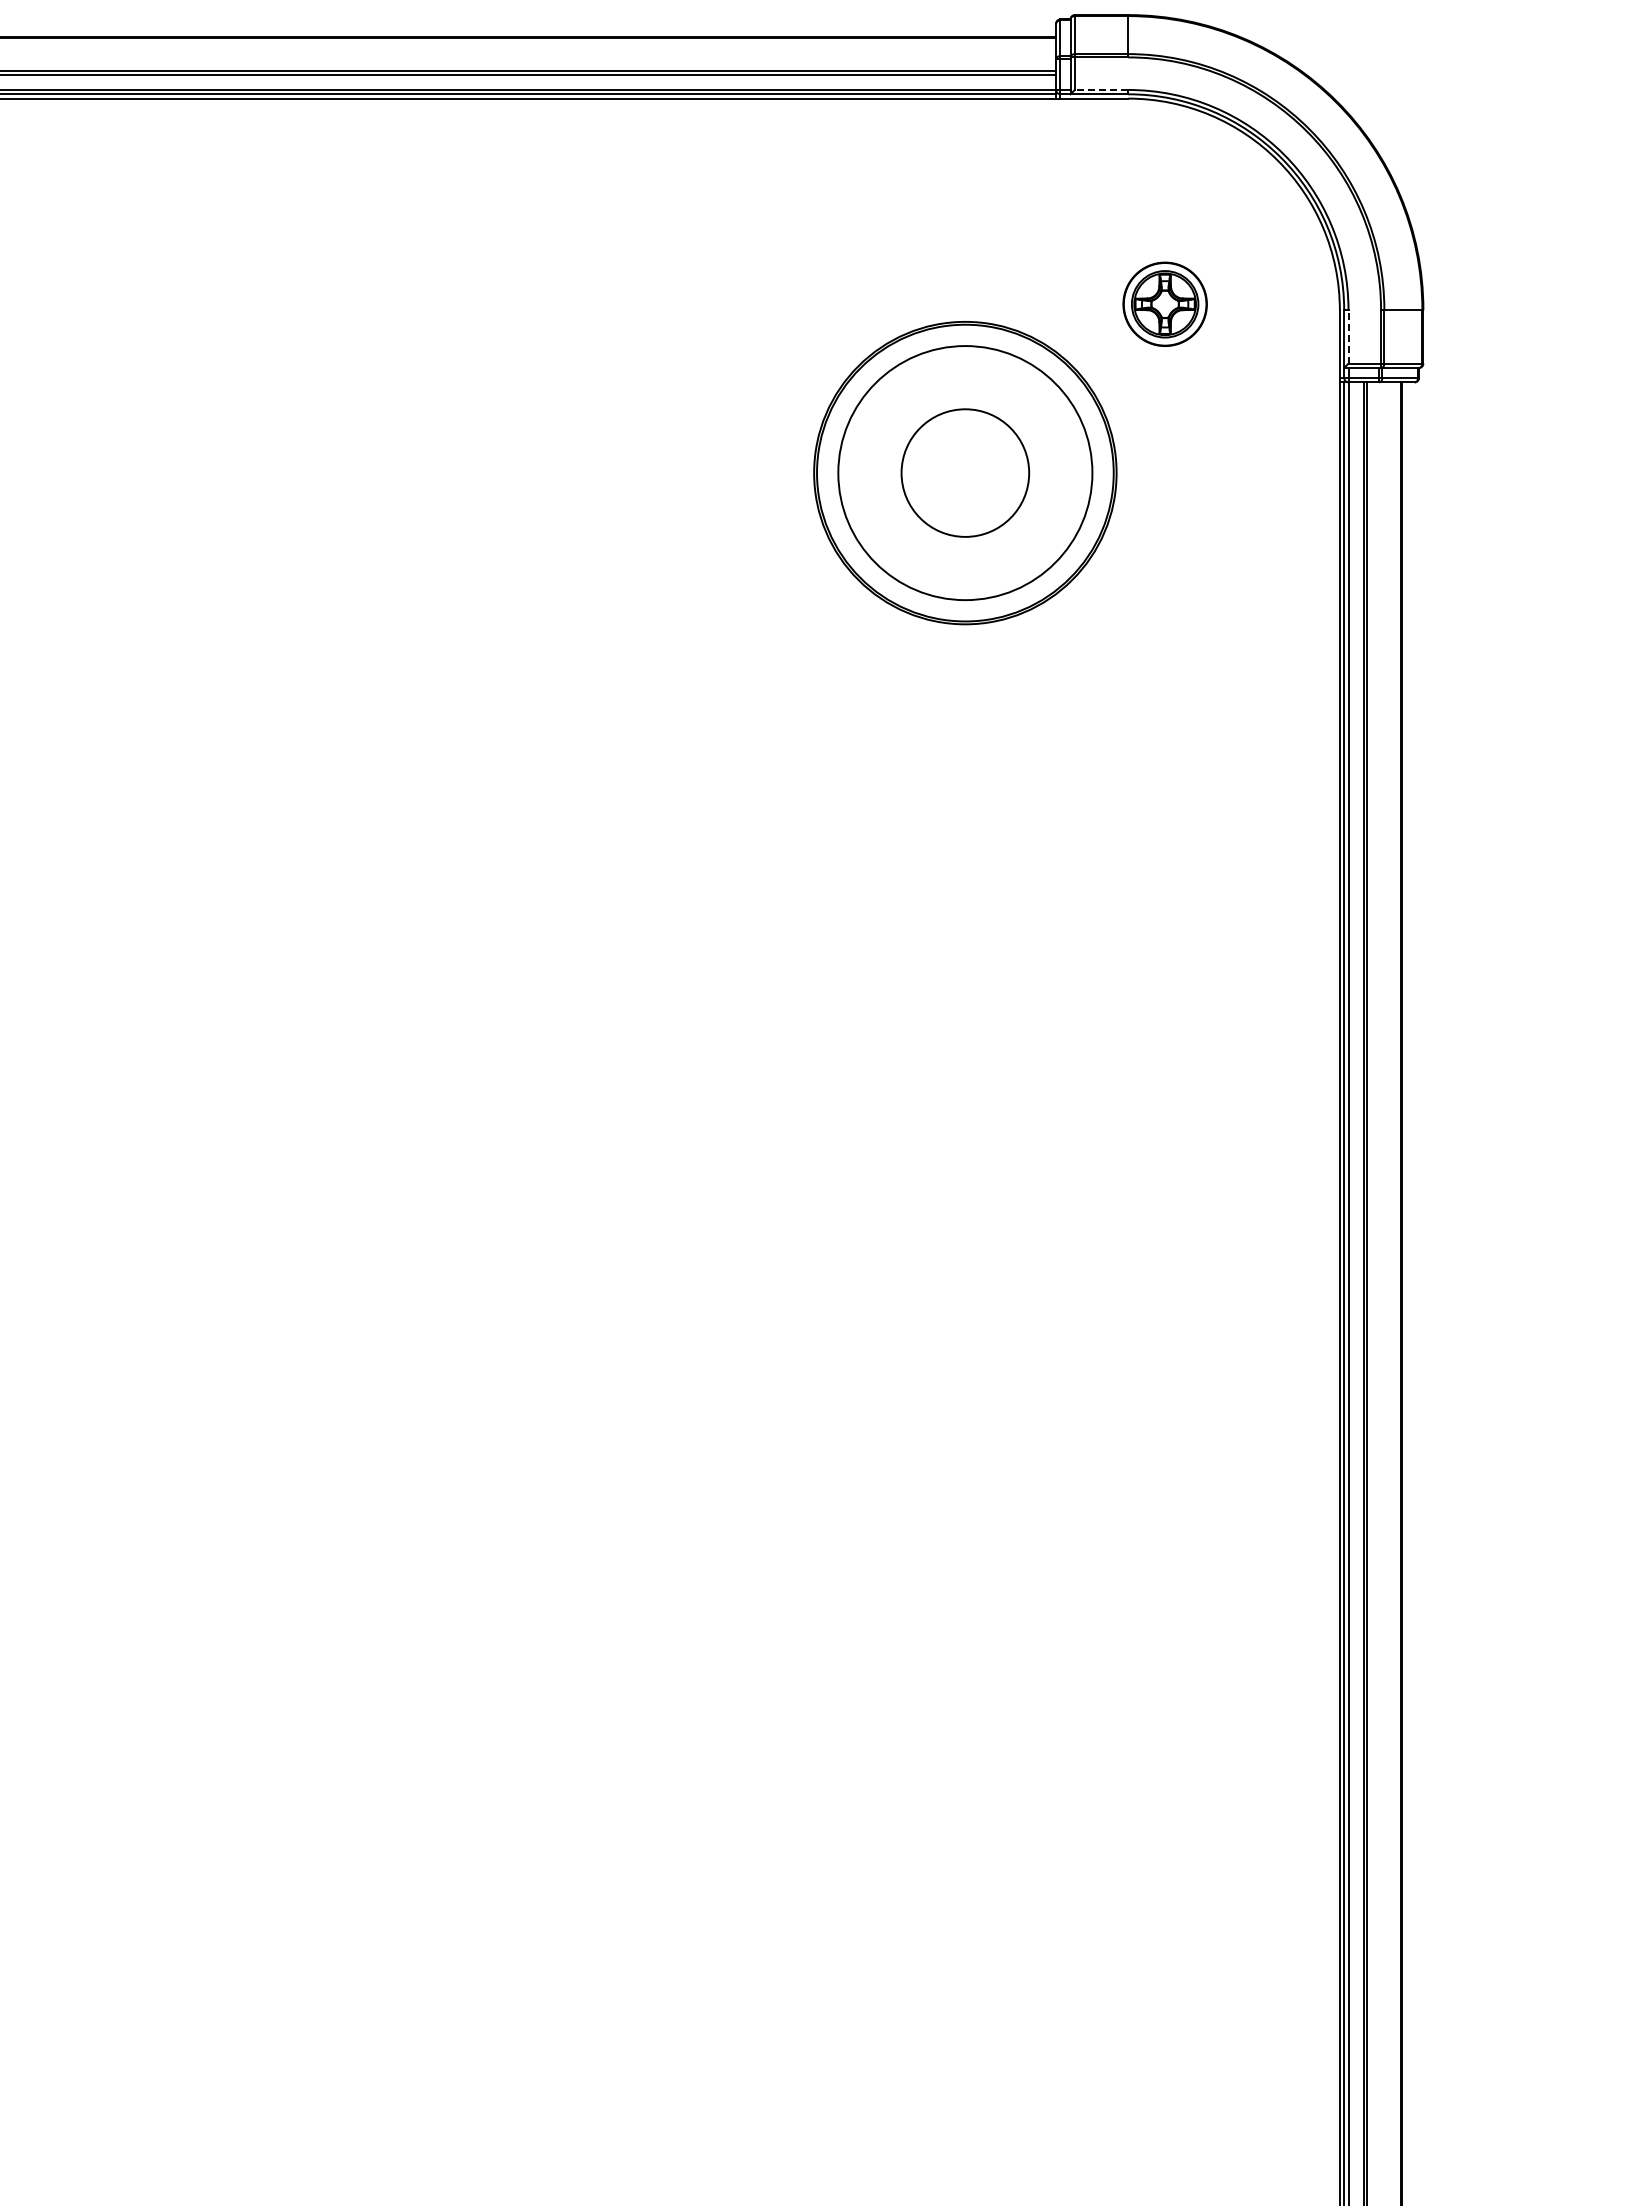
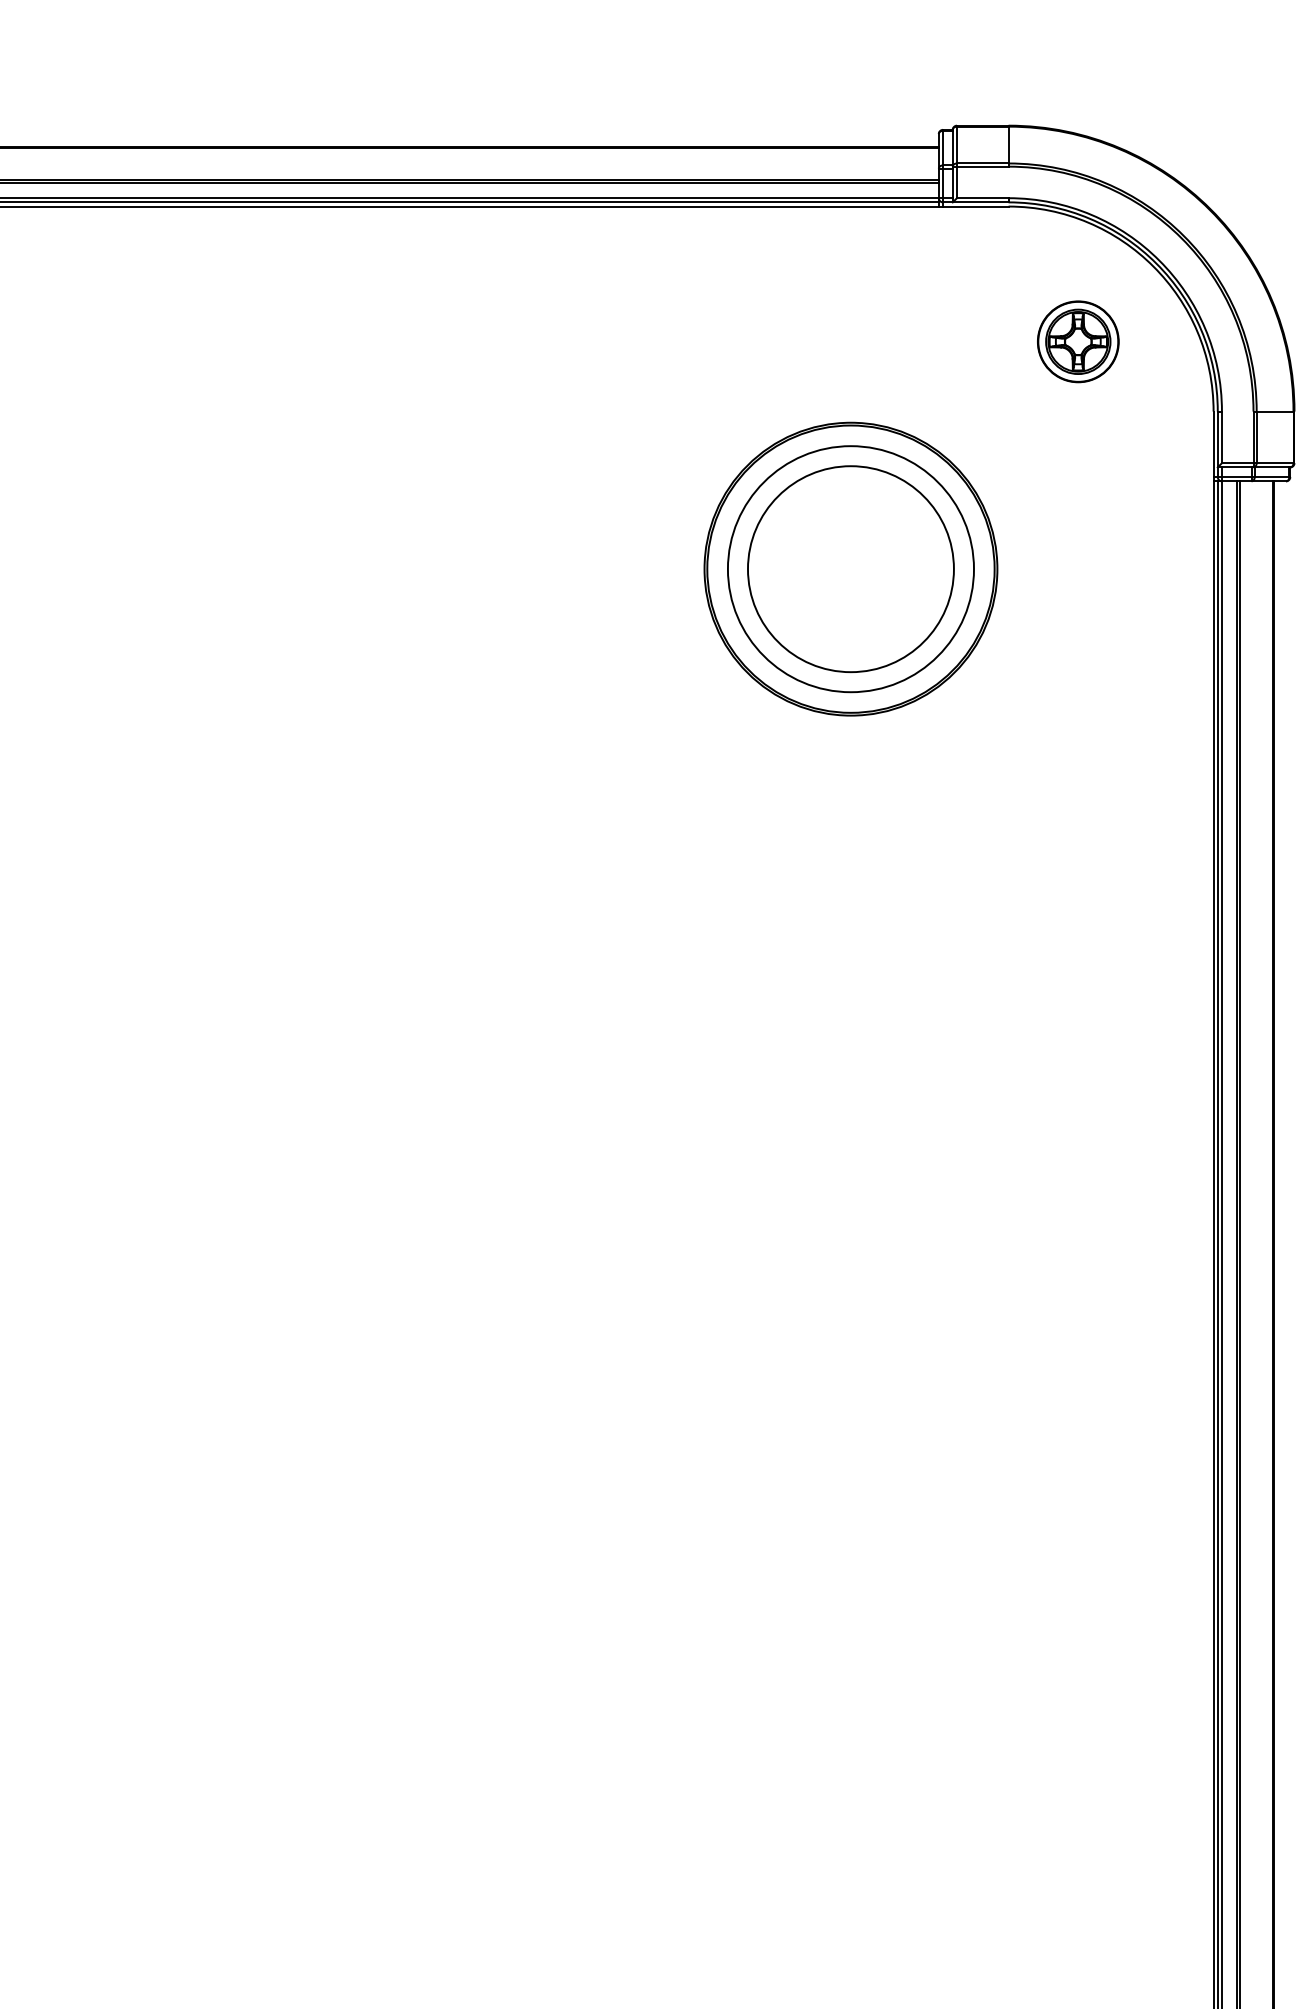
line: (1101, 89) -> (982, 197), dashed -> solid
part: (1164, 303) -> (1077, 341), moved
line: (1348, 337) -> (1221, 437), dashed -> solid
circle: (965, 472) -> (851, 568), size x1.67

